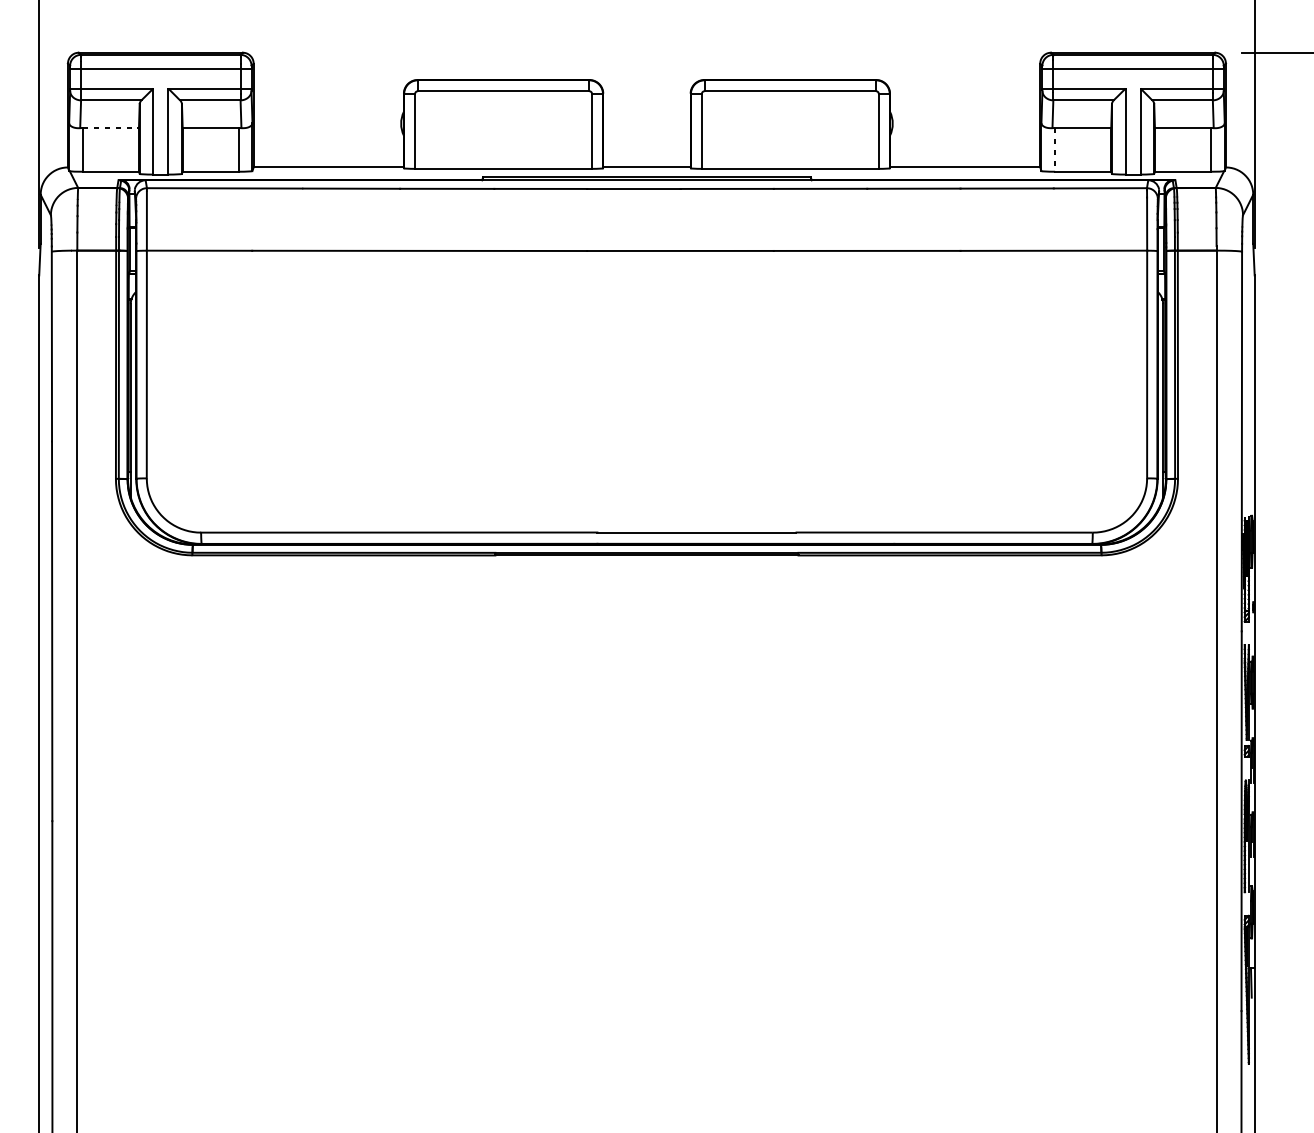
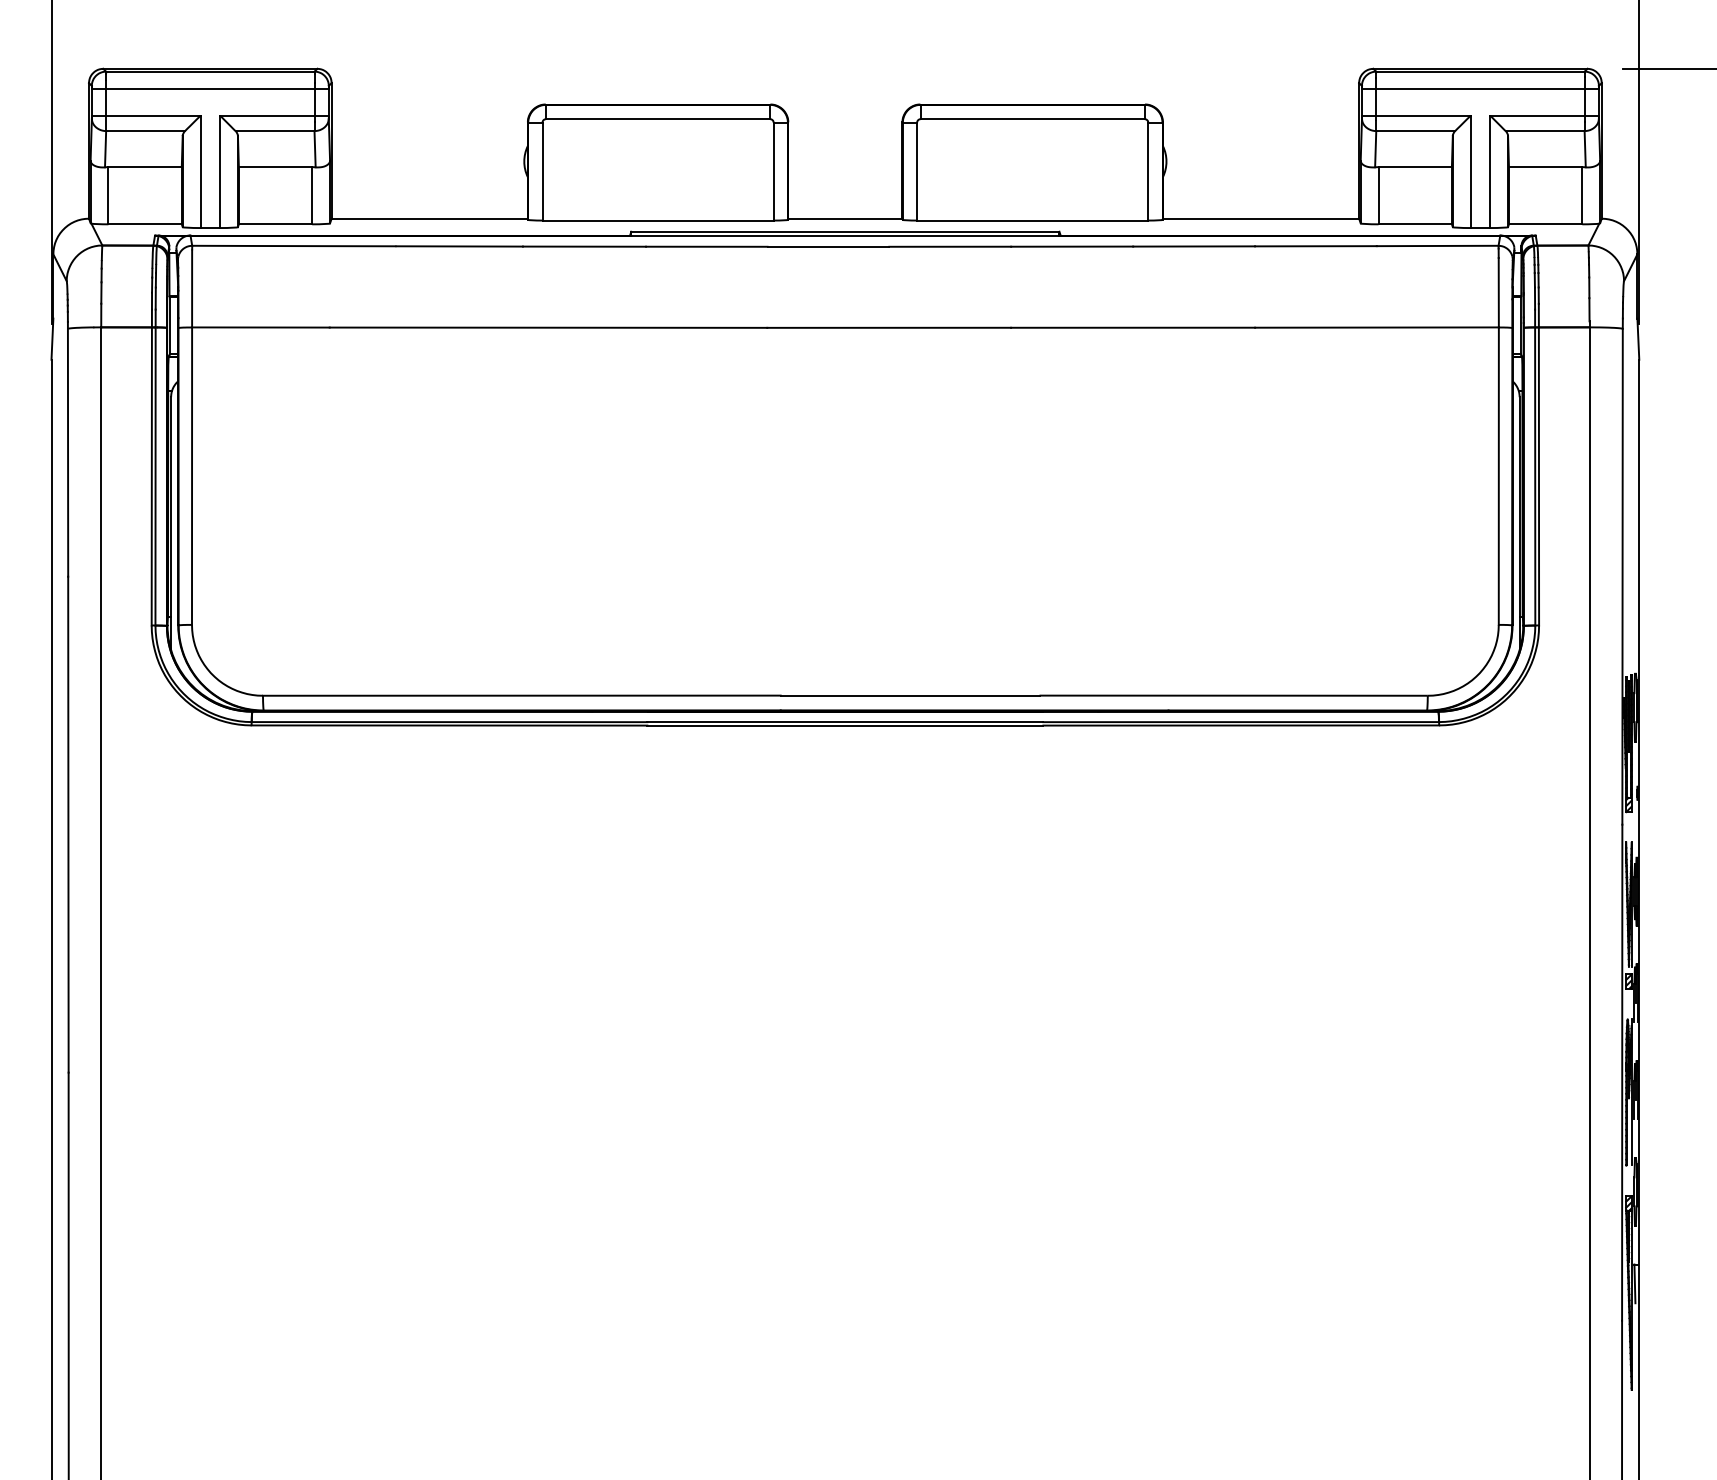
line: (111, 128) -> (145, 167), dashed -> solid
line: (1055, 149) -> (1378, 195), dashed -> solid

